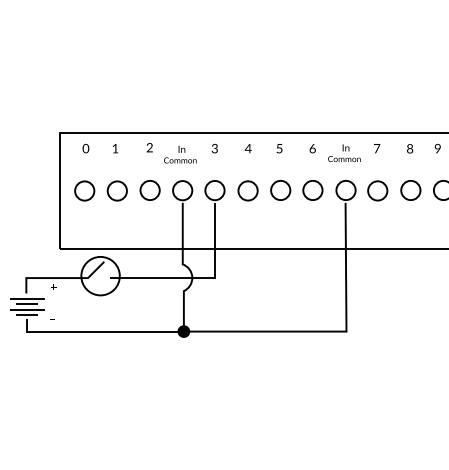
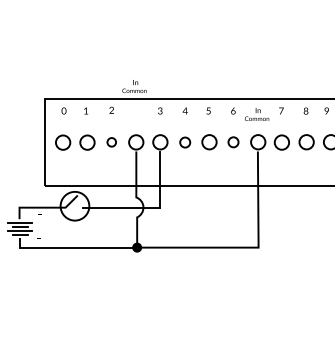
text: (180, 154) -> (134, 86), moved
circle: (149, 190) -> (111, 142), size x0.6
circle: (248, 190) -> (185, 142), size x0.7
circle: (312, 190) -> (233, 142), size x0.7

